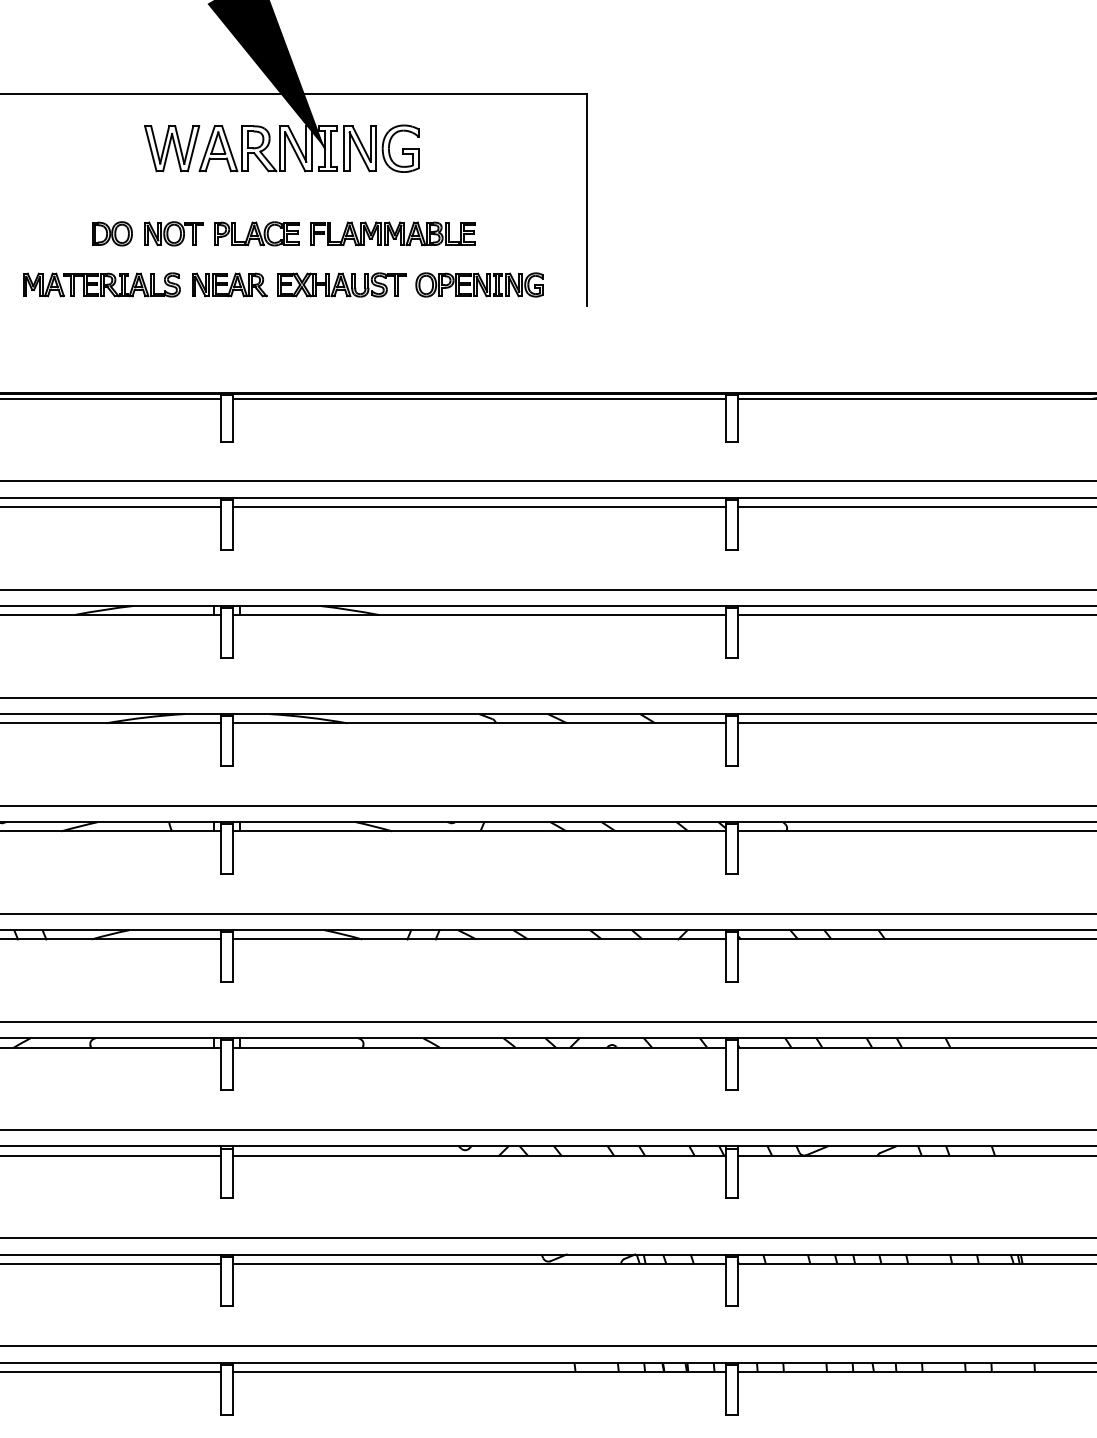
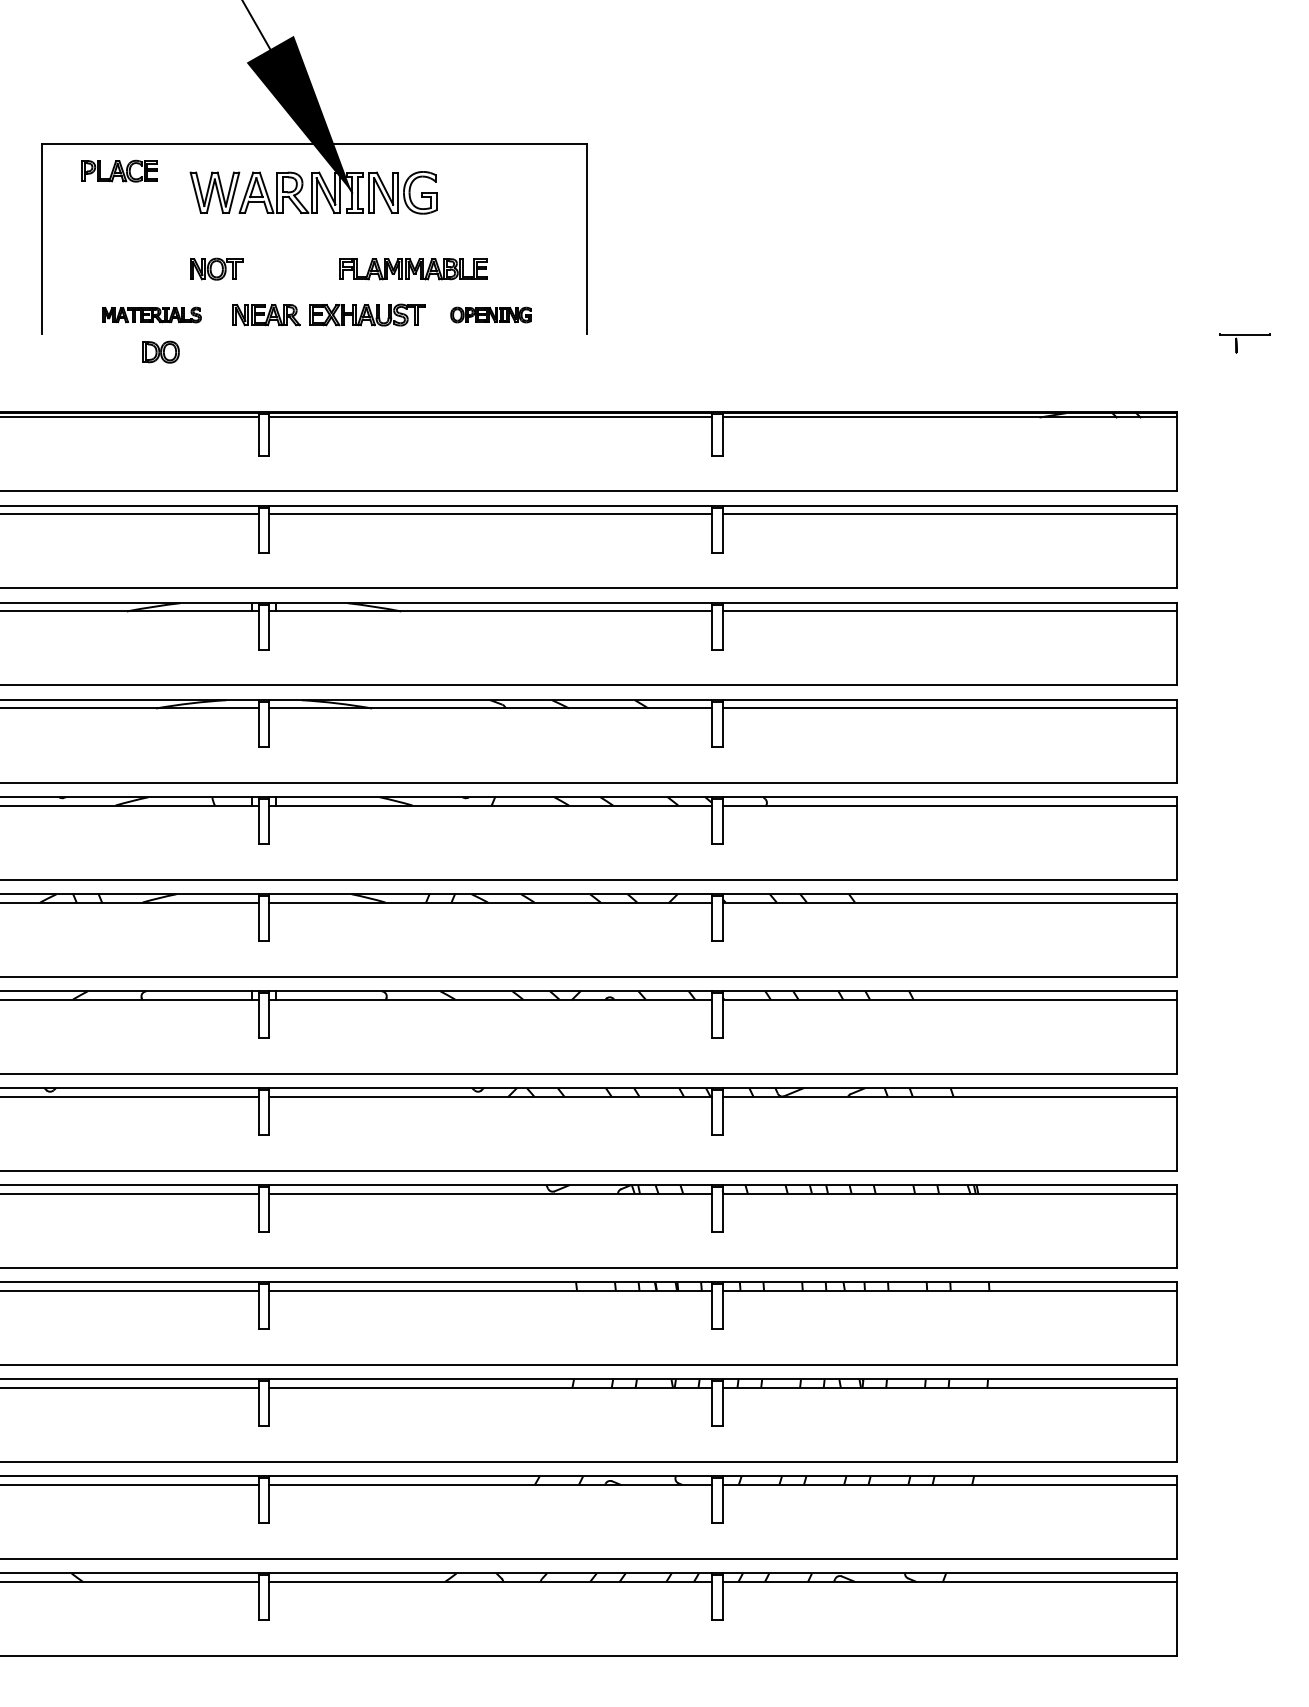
part: (111, 233) -> (160, 351), moved
part: (256, 233) -> (119, 170), moved
part: (101, 284) -> (151, 314), size x0.7
part: (479, 284) -> (490, 314), size x0.7

